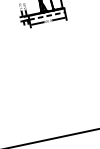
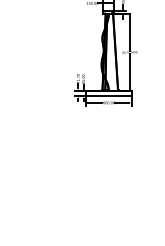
line: (47, 16) -> (108, 96), dashed -> solid

